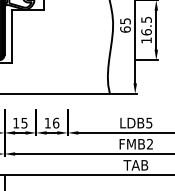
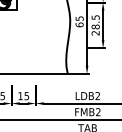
text: (146, 36) -> (95, 30), 16.5 -> 28.5
text: (56, 122) -> (27, 95), 16 -> 15
text: (149, 122) -> (97, 95), LDB5 -> LDB2

